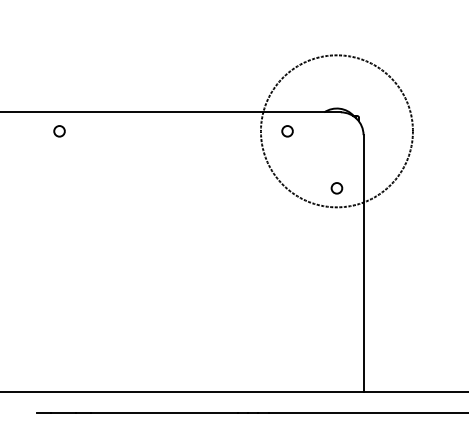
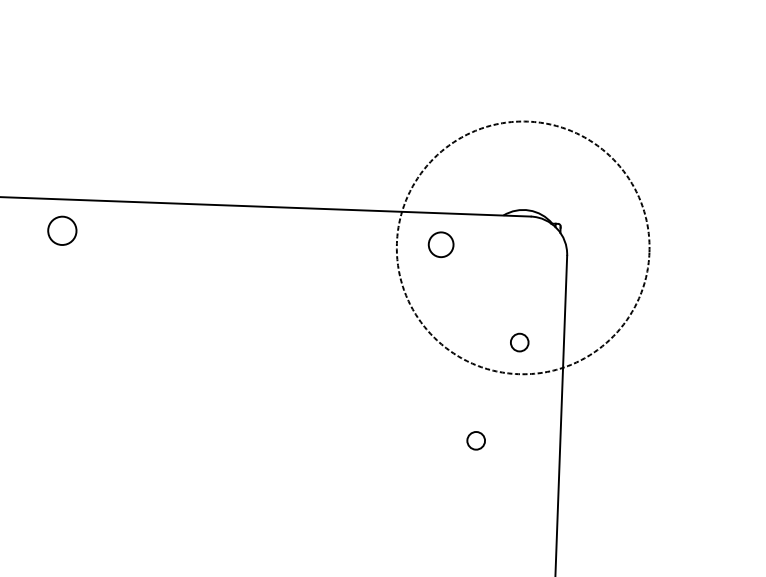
circle: (59, 131) -> (62, 231), size x1.6
circle: (287, 131) -> (441, 245), size x1.4
circle: (312, 248) -> (475, 441), added

